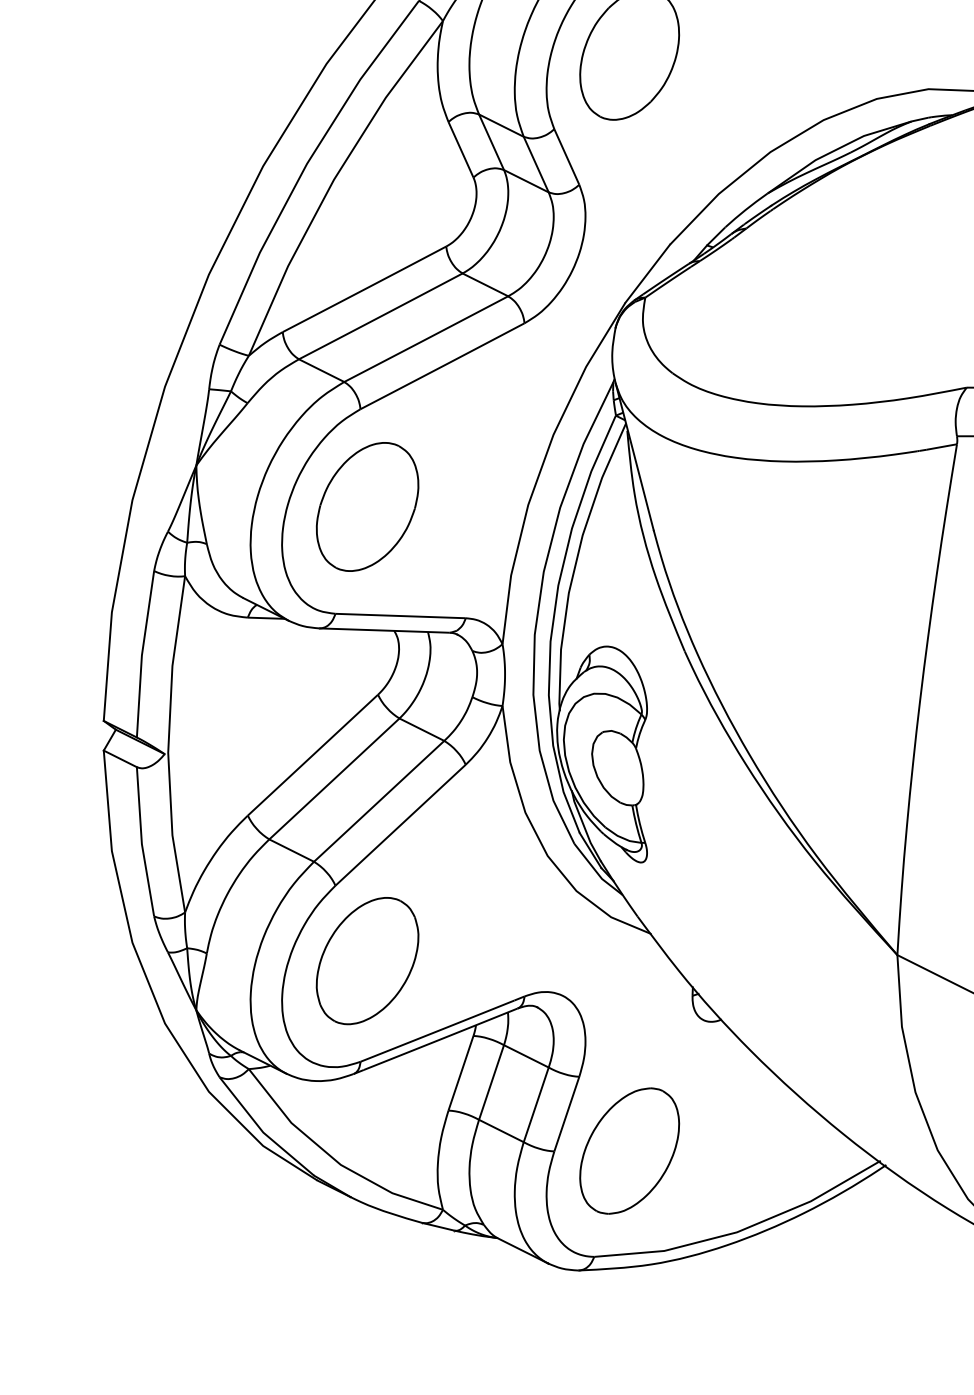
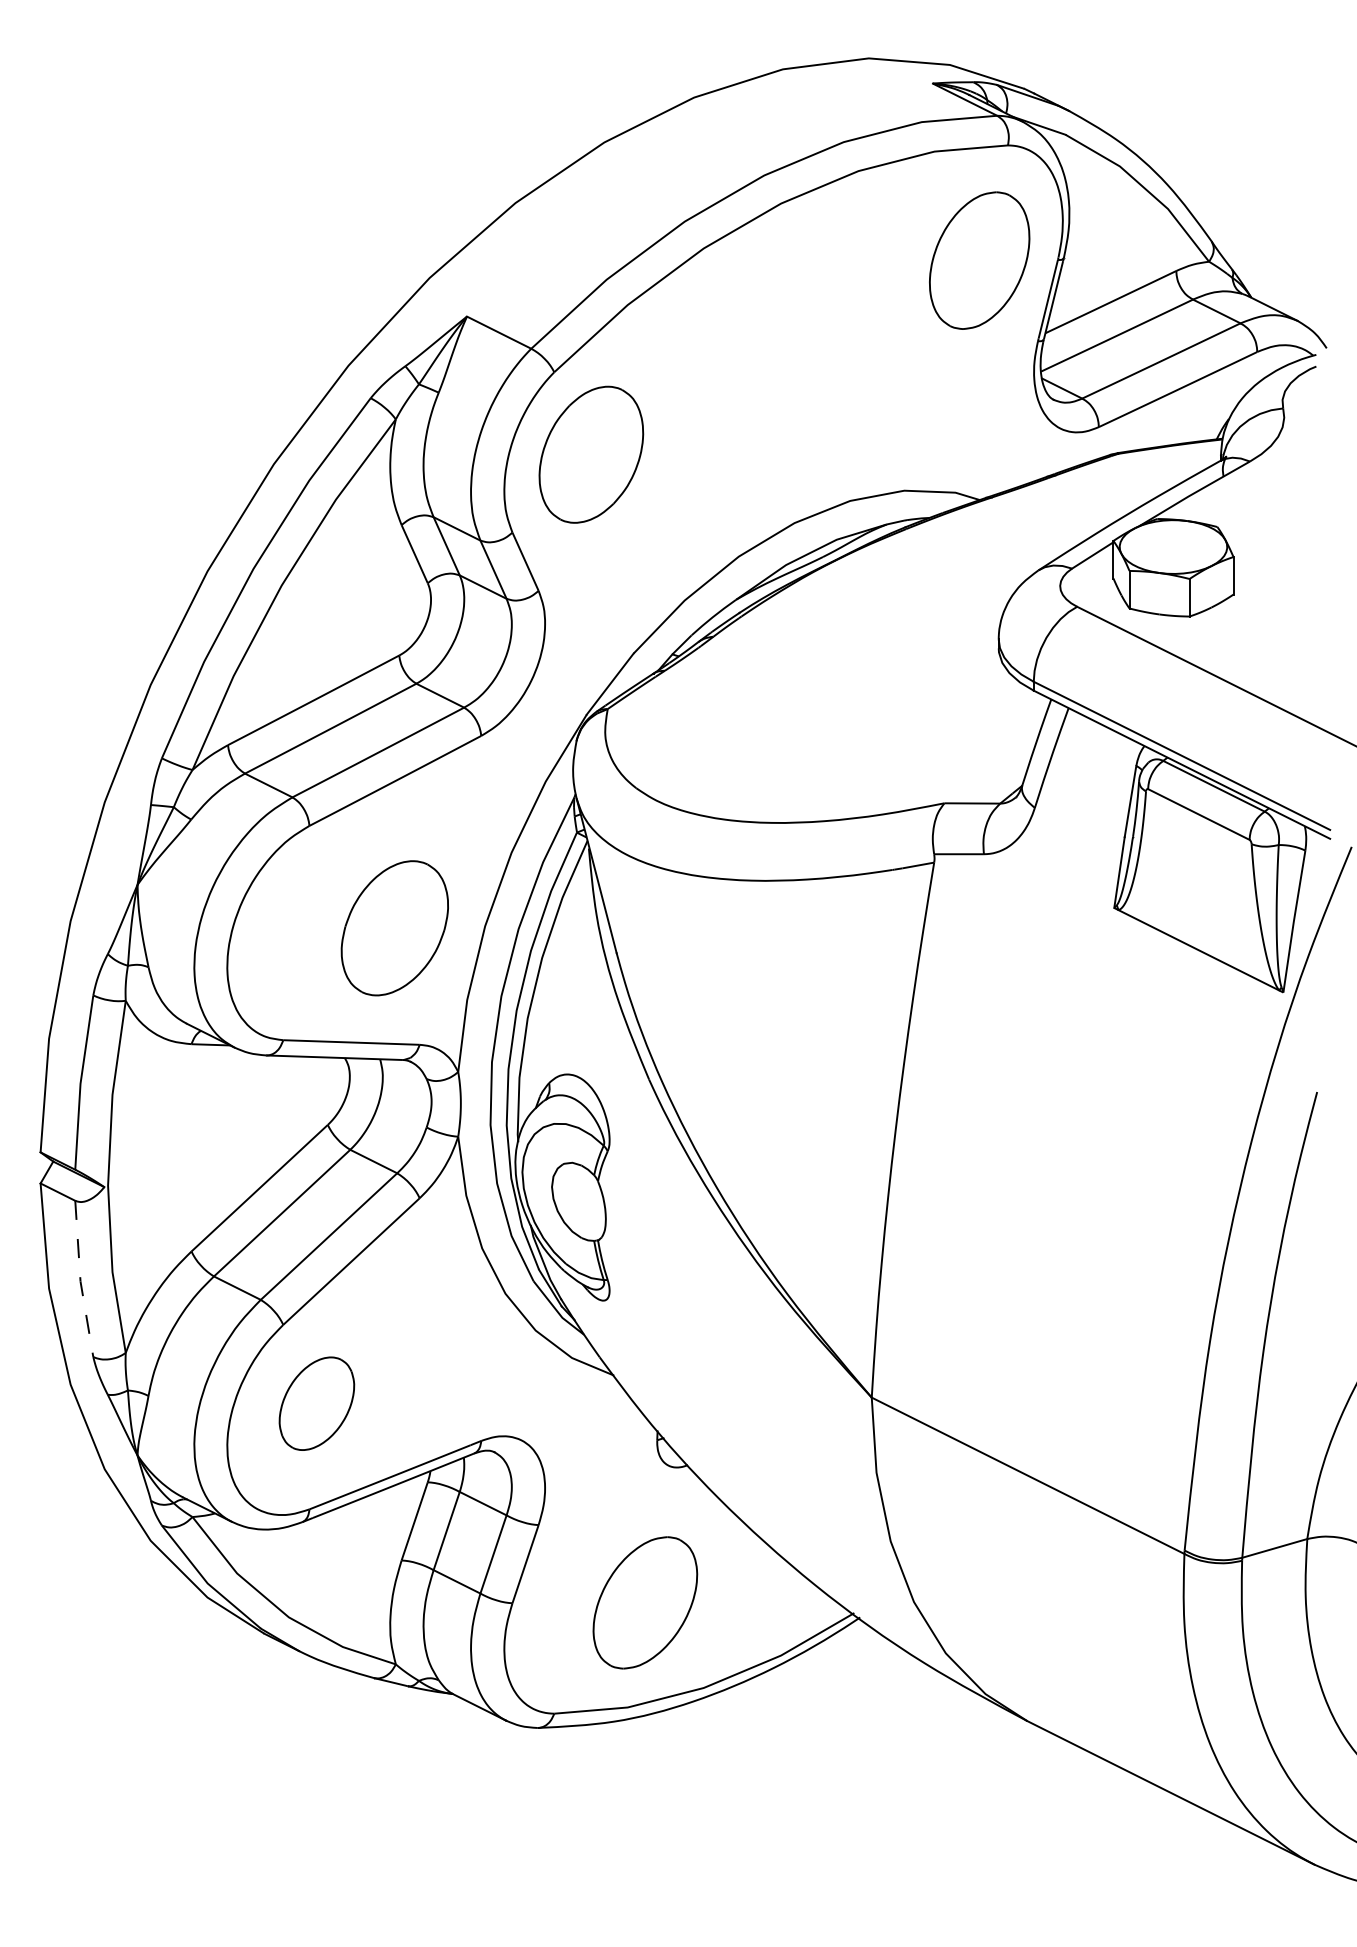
part: (367, 507) -> (394, 928), moved
line: (141, 843) -> (80, 1280), solid -> dashed
part: (367, 960) -> (316, 1403), size x0.7
part: (629, 1150) -> (645, 1602), moved

